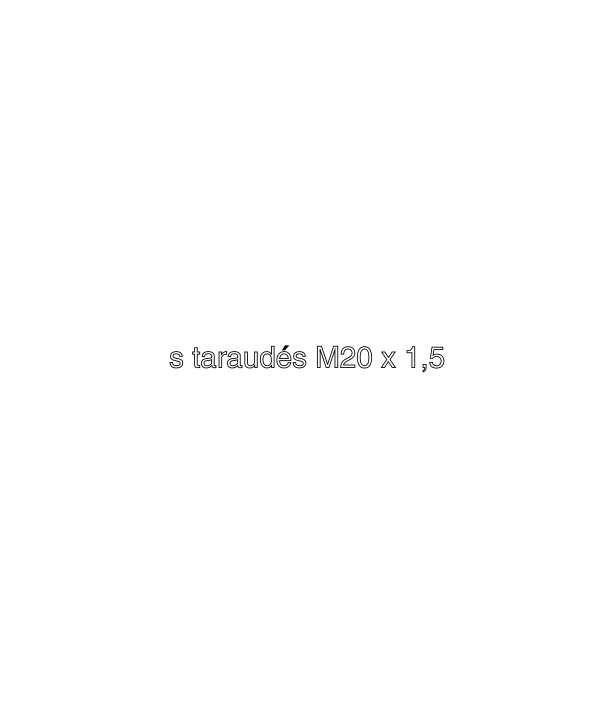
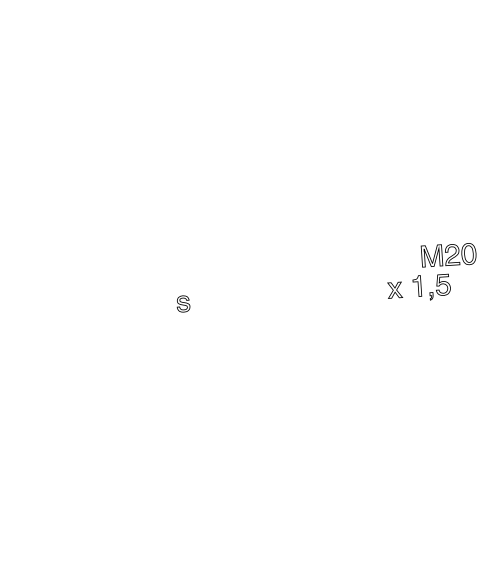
part: (249, 356) -> (256, 296), removed
part: (344, 356) -> (448, 254), moved

